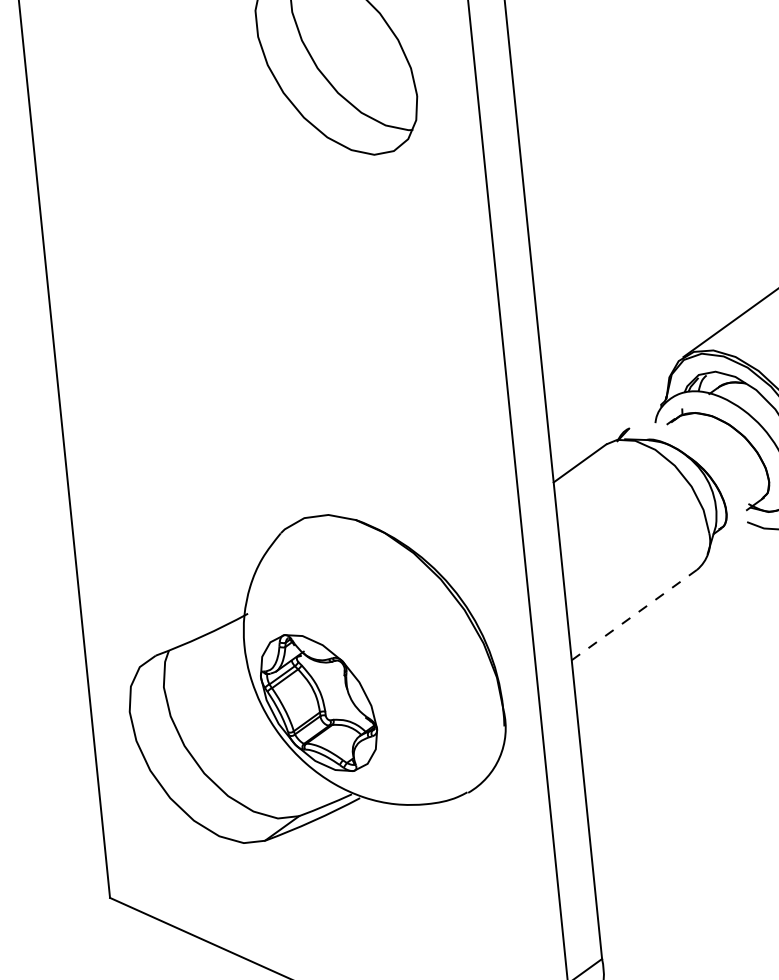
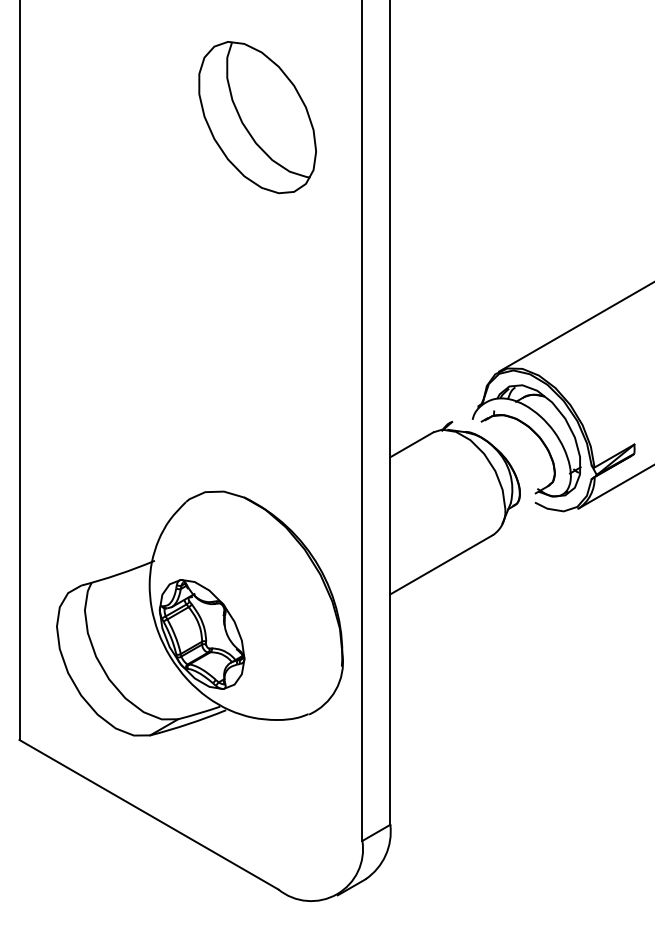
line: (635, 614) -> (442, 564), dashed -> solid
part: (312, 676) -> (199, 613), moved

